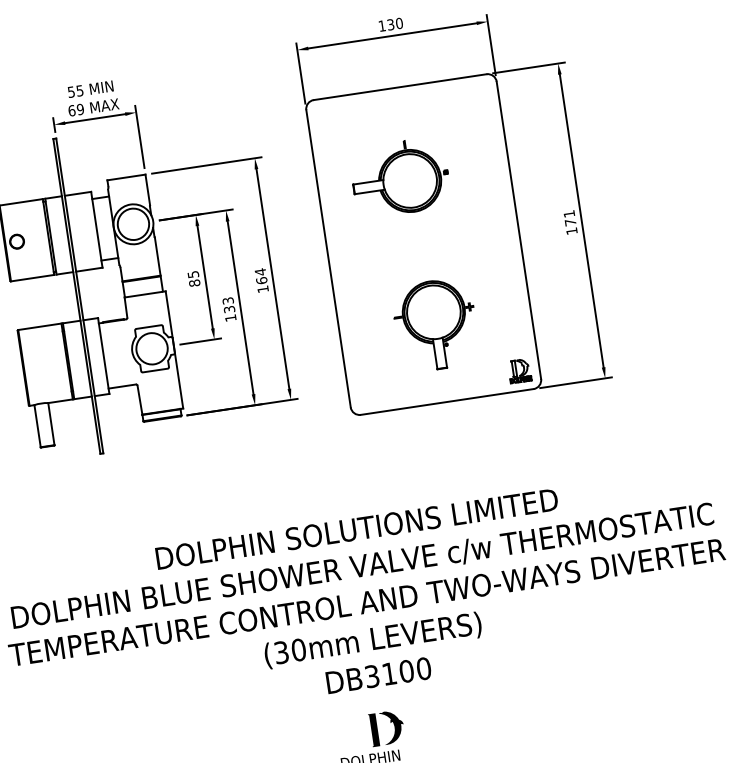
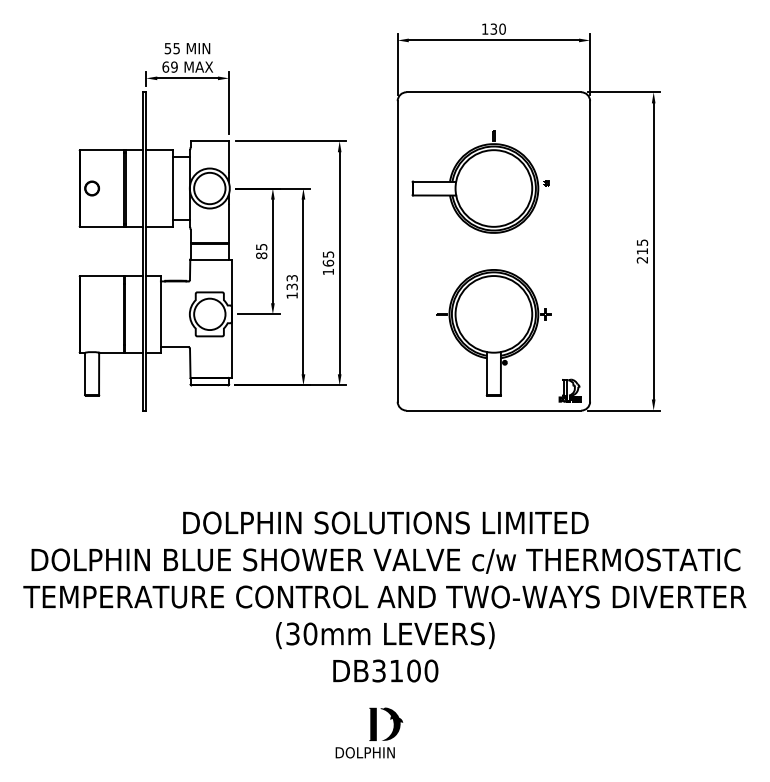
part: (400, 177) -> (480, 181), size x1.43
text: (570, 222) -> (642, 251), 171 -> 215
text: (260, 272) -> (328, 254), 164 -> 165
part: (435, 324) -> (493, 332), size x1.43

